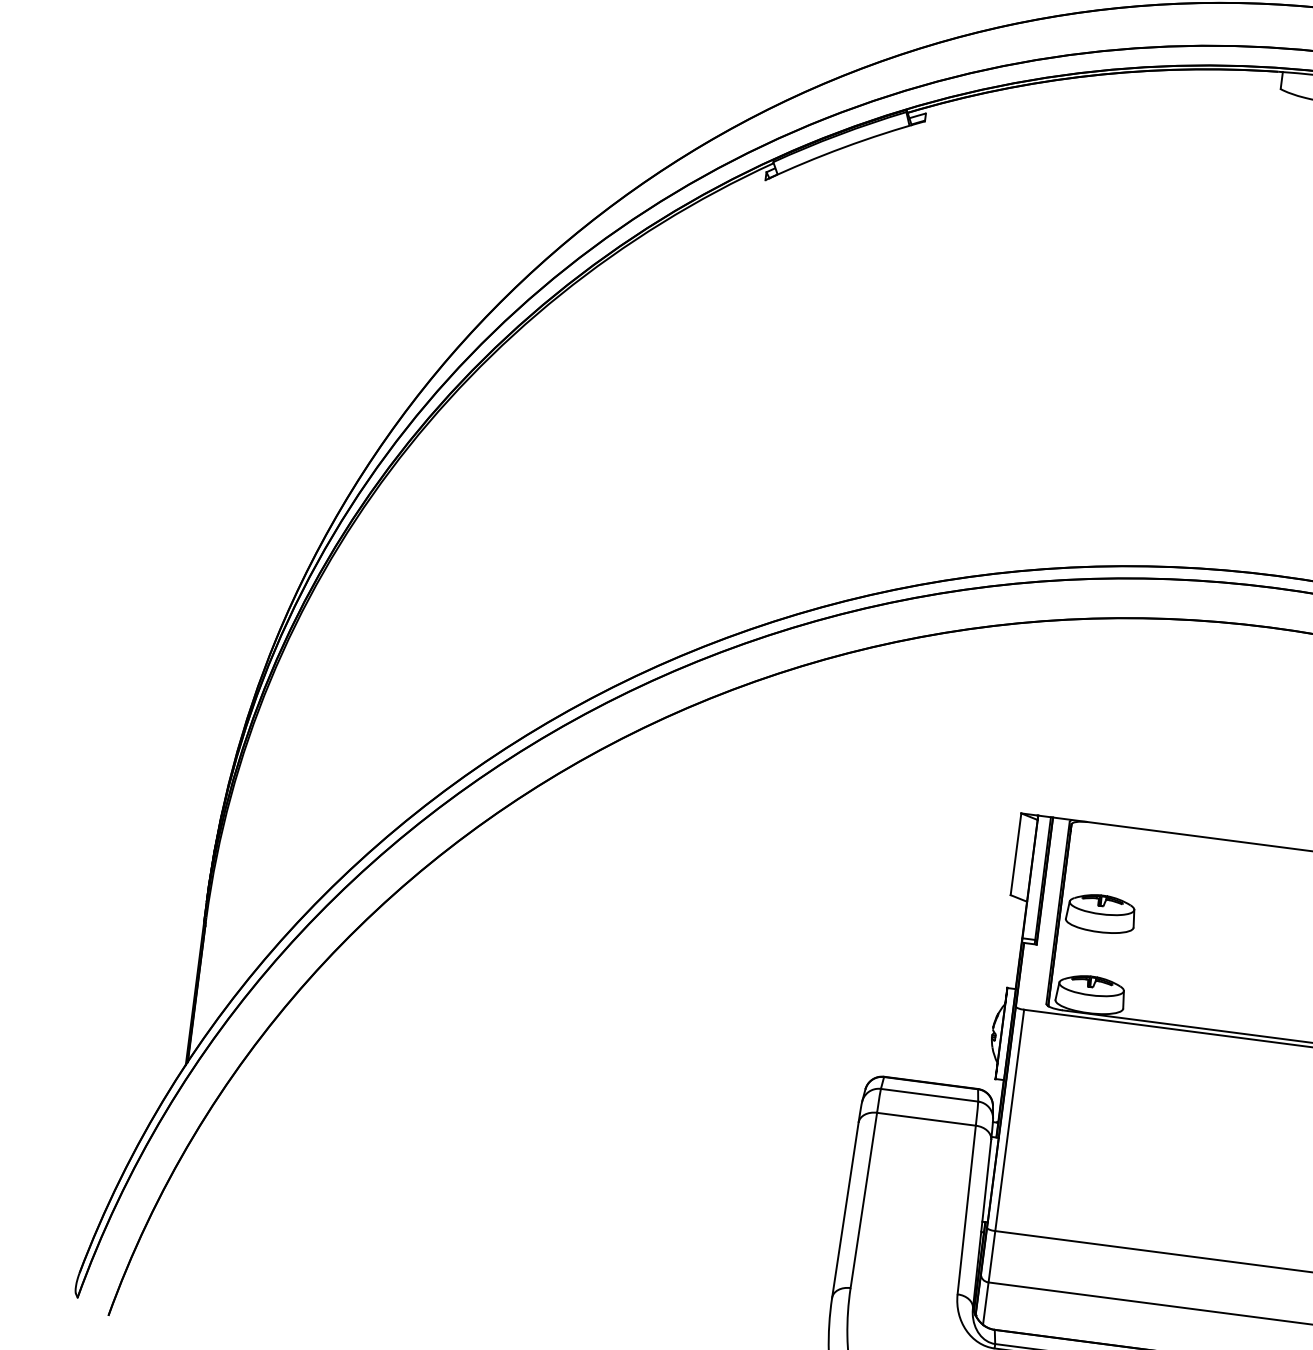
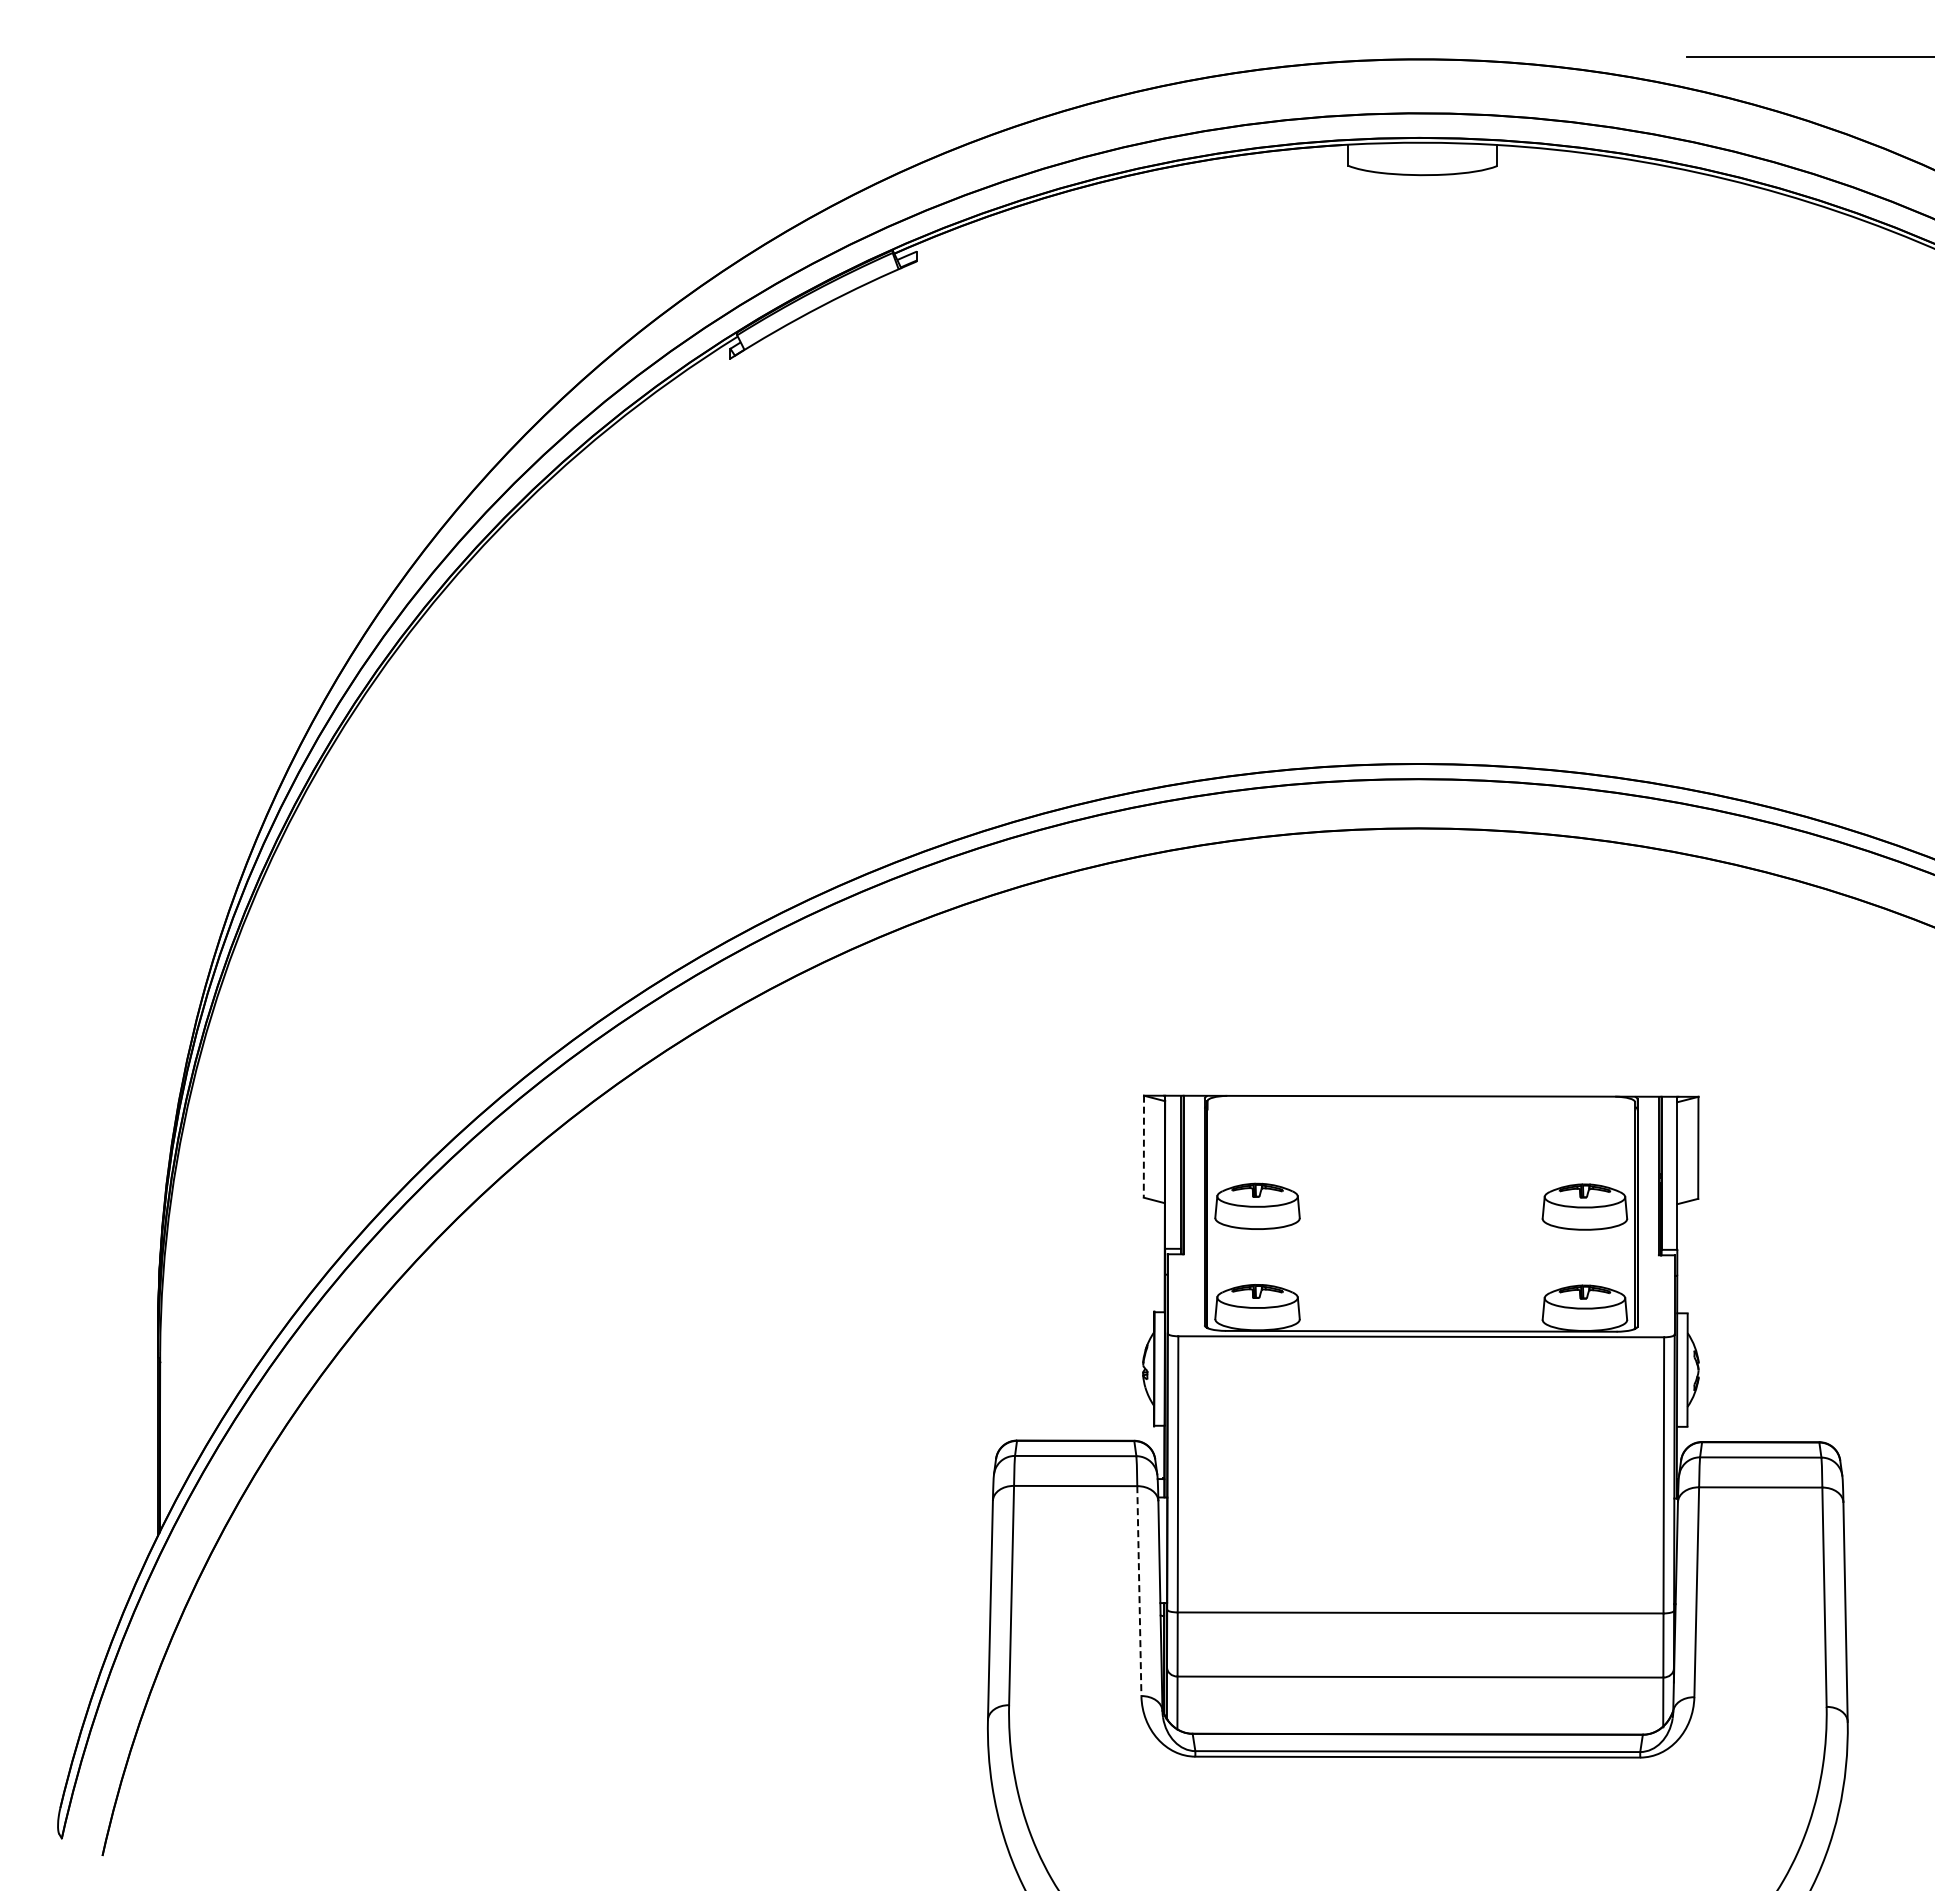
line: (1015, 854) -> (1143, 1147), solid -> dashed
line: (966, 1210) -> (1139, 1591), solid -> dashed

